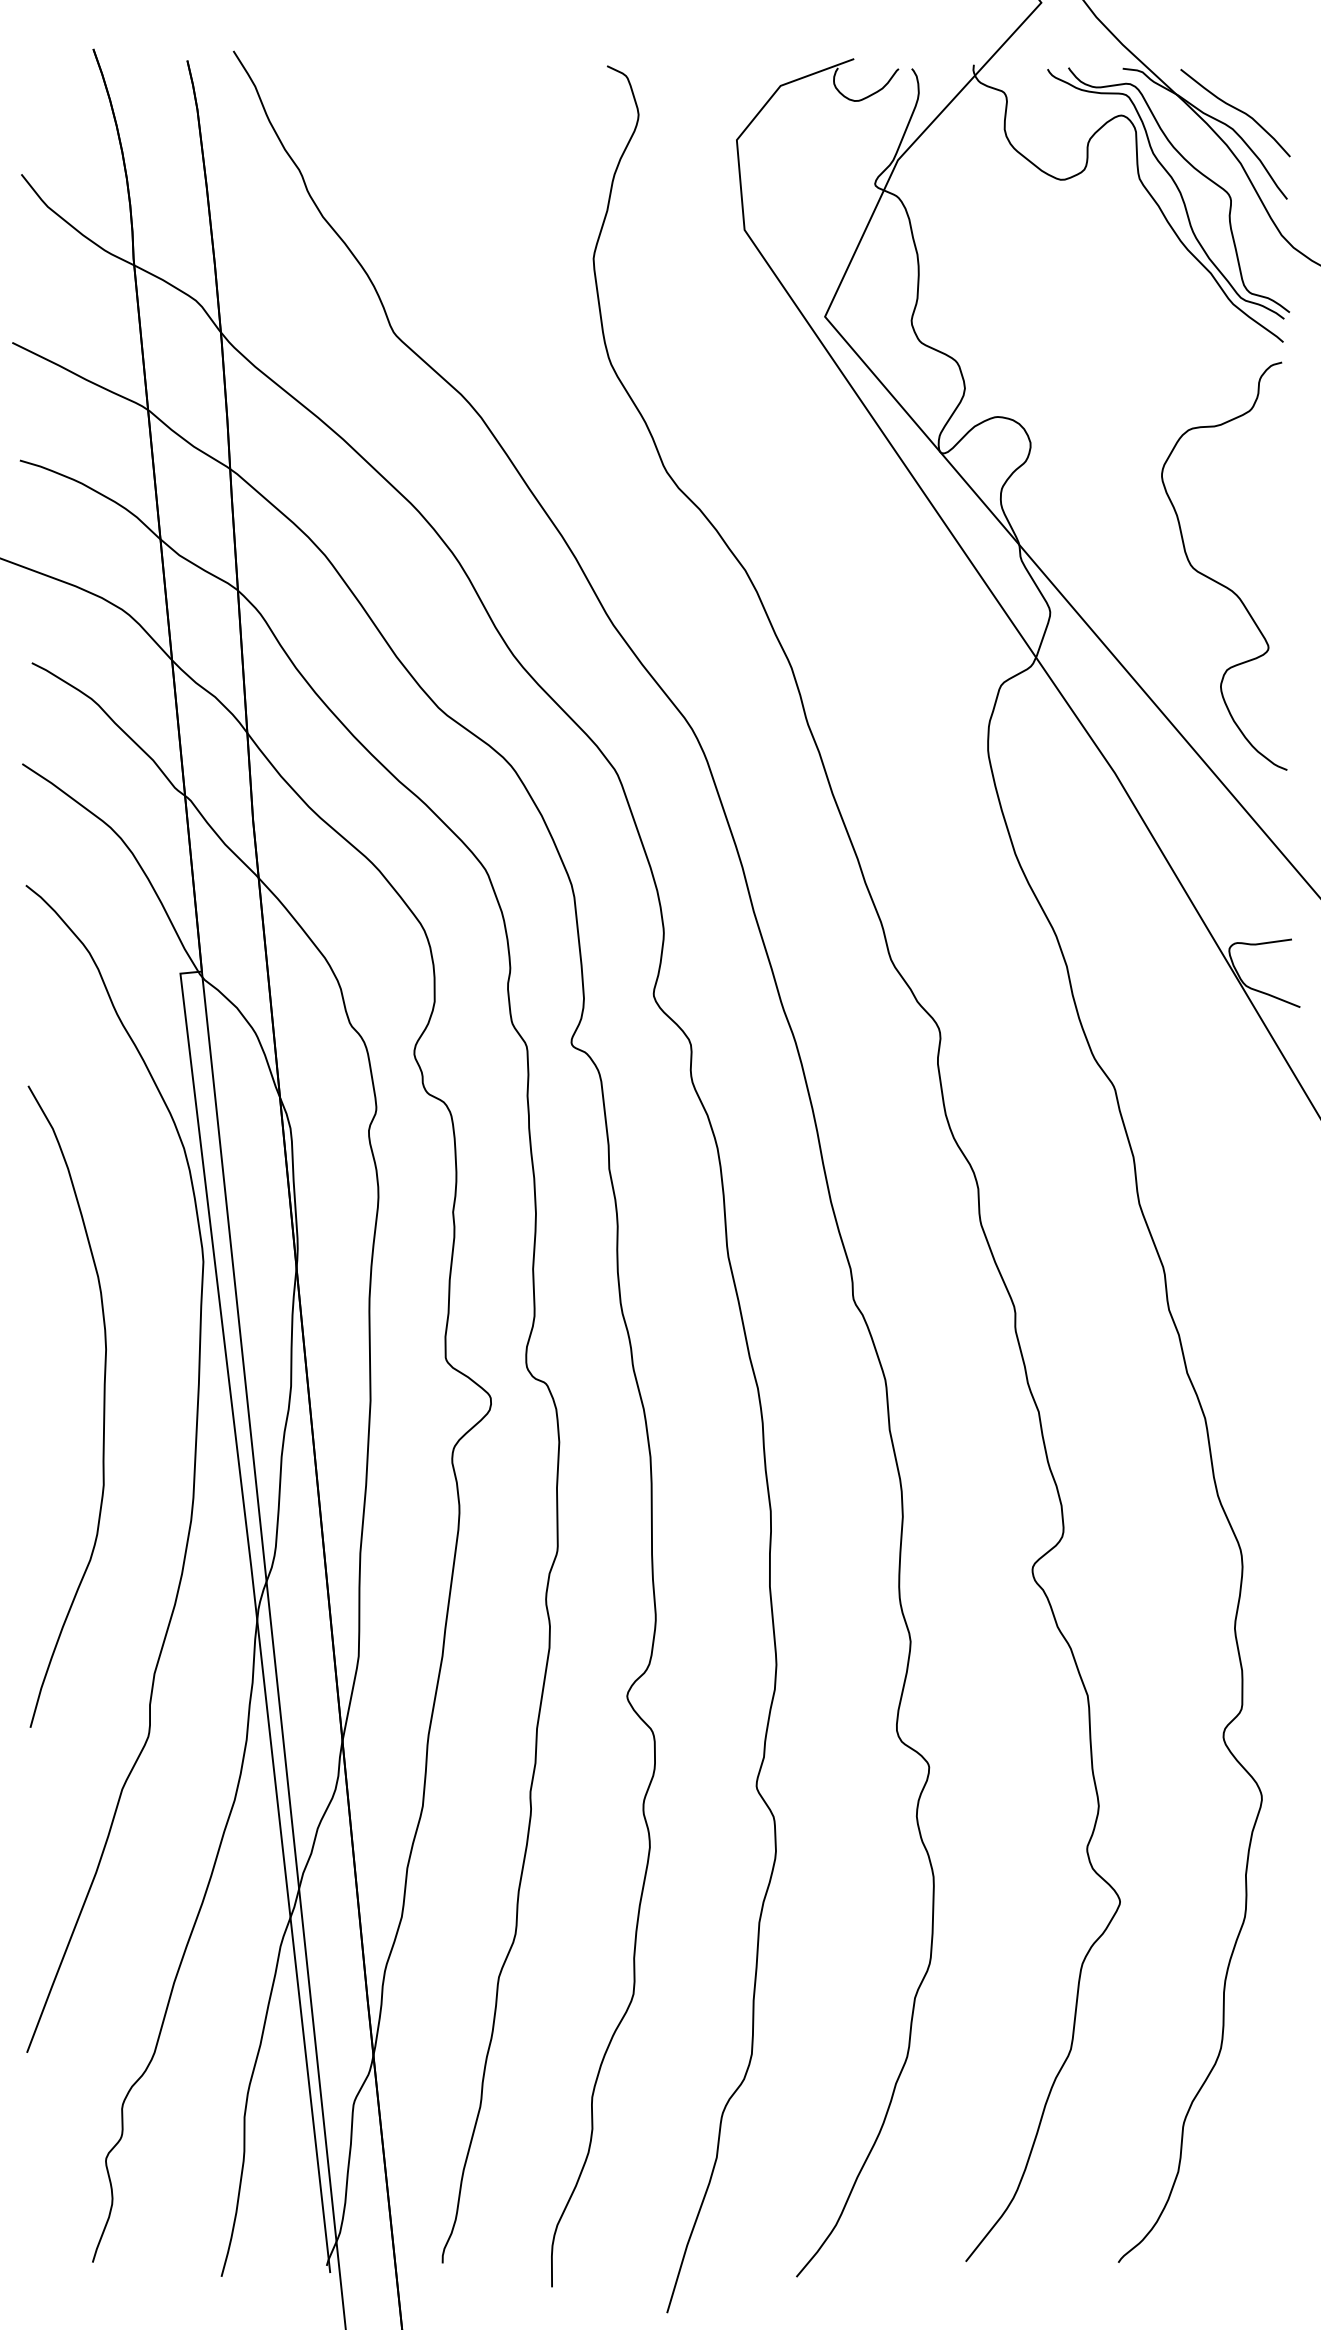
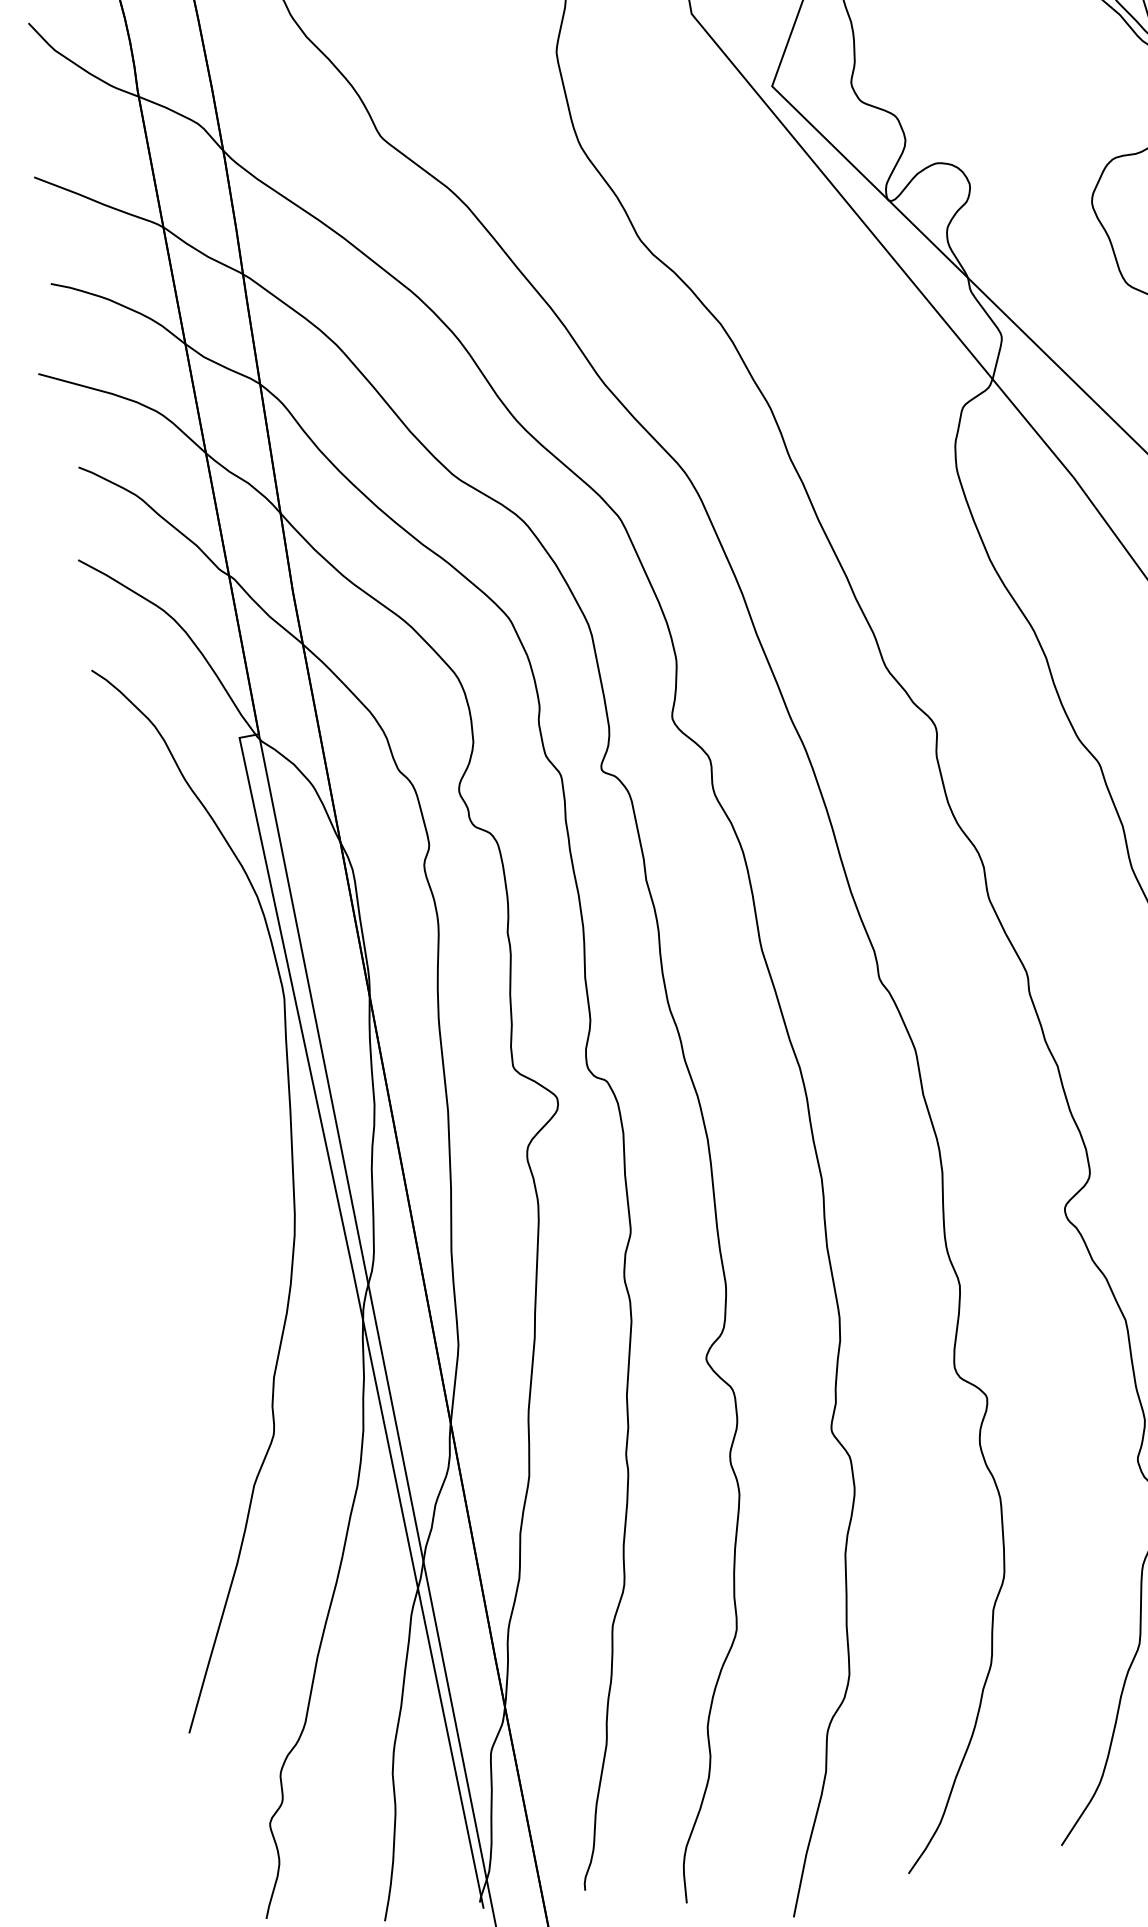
curve: (103, 1406) -> (205, 1138), removed

